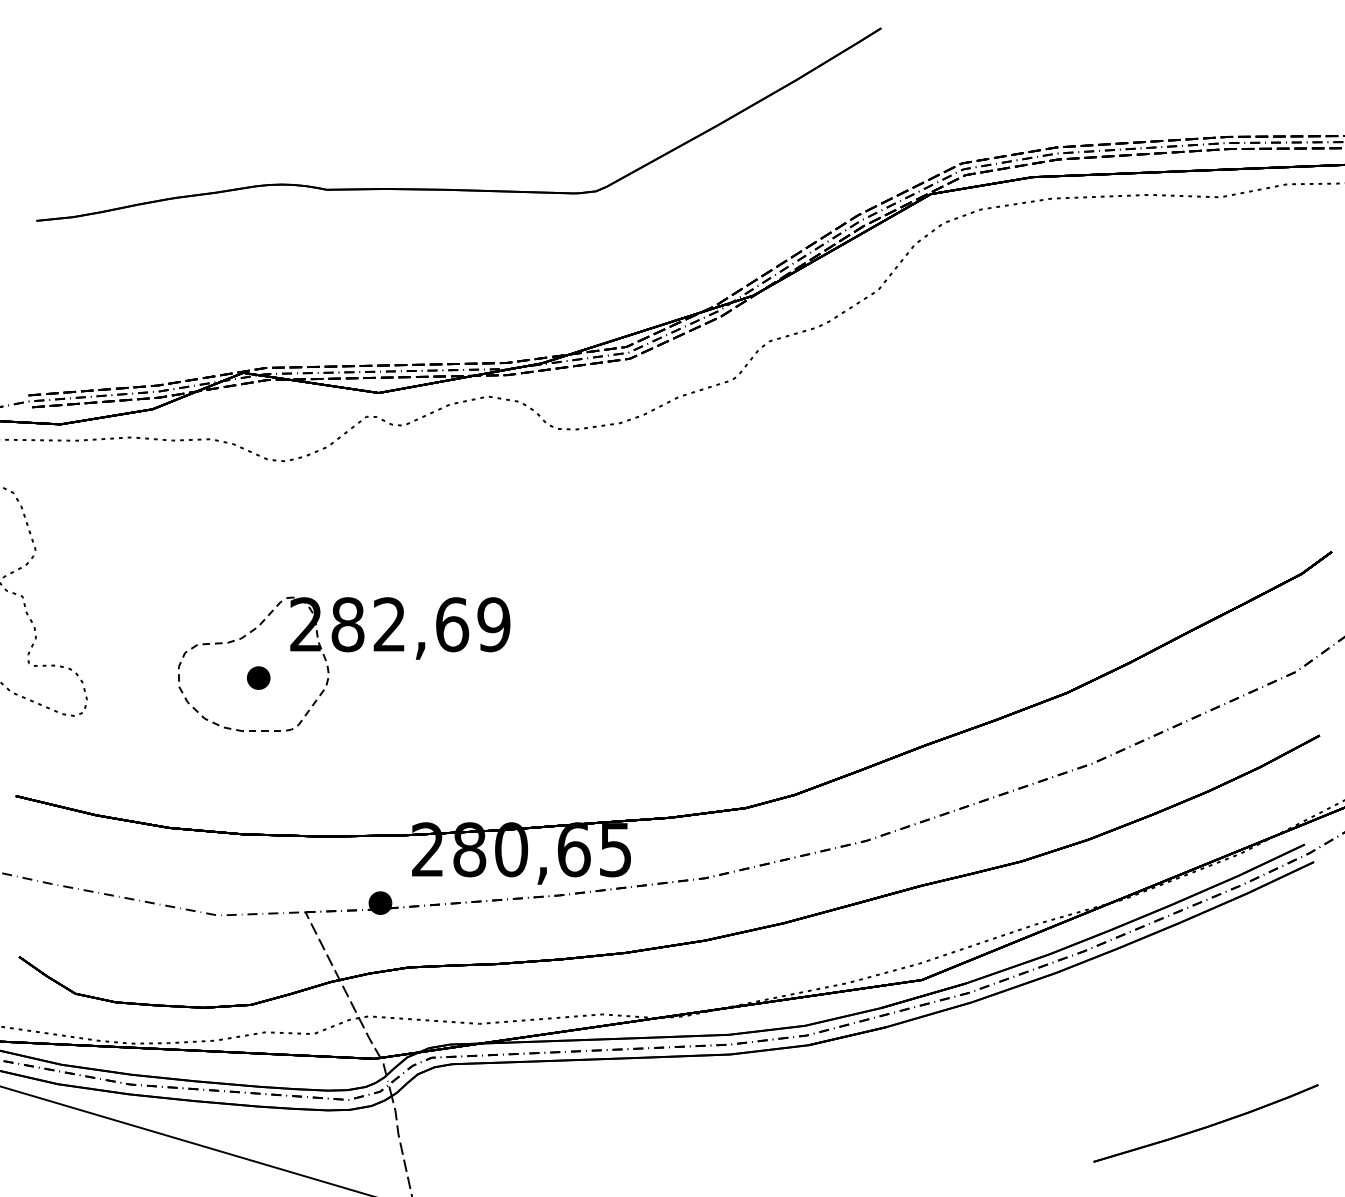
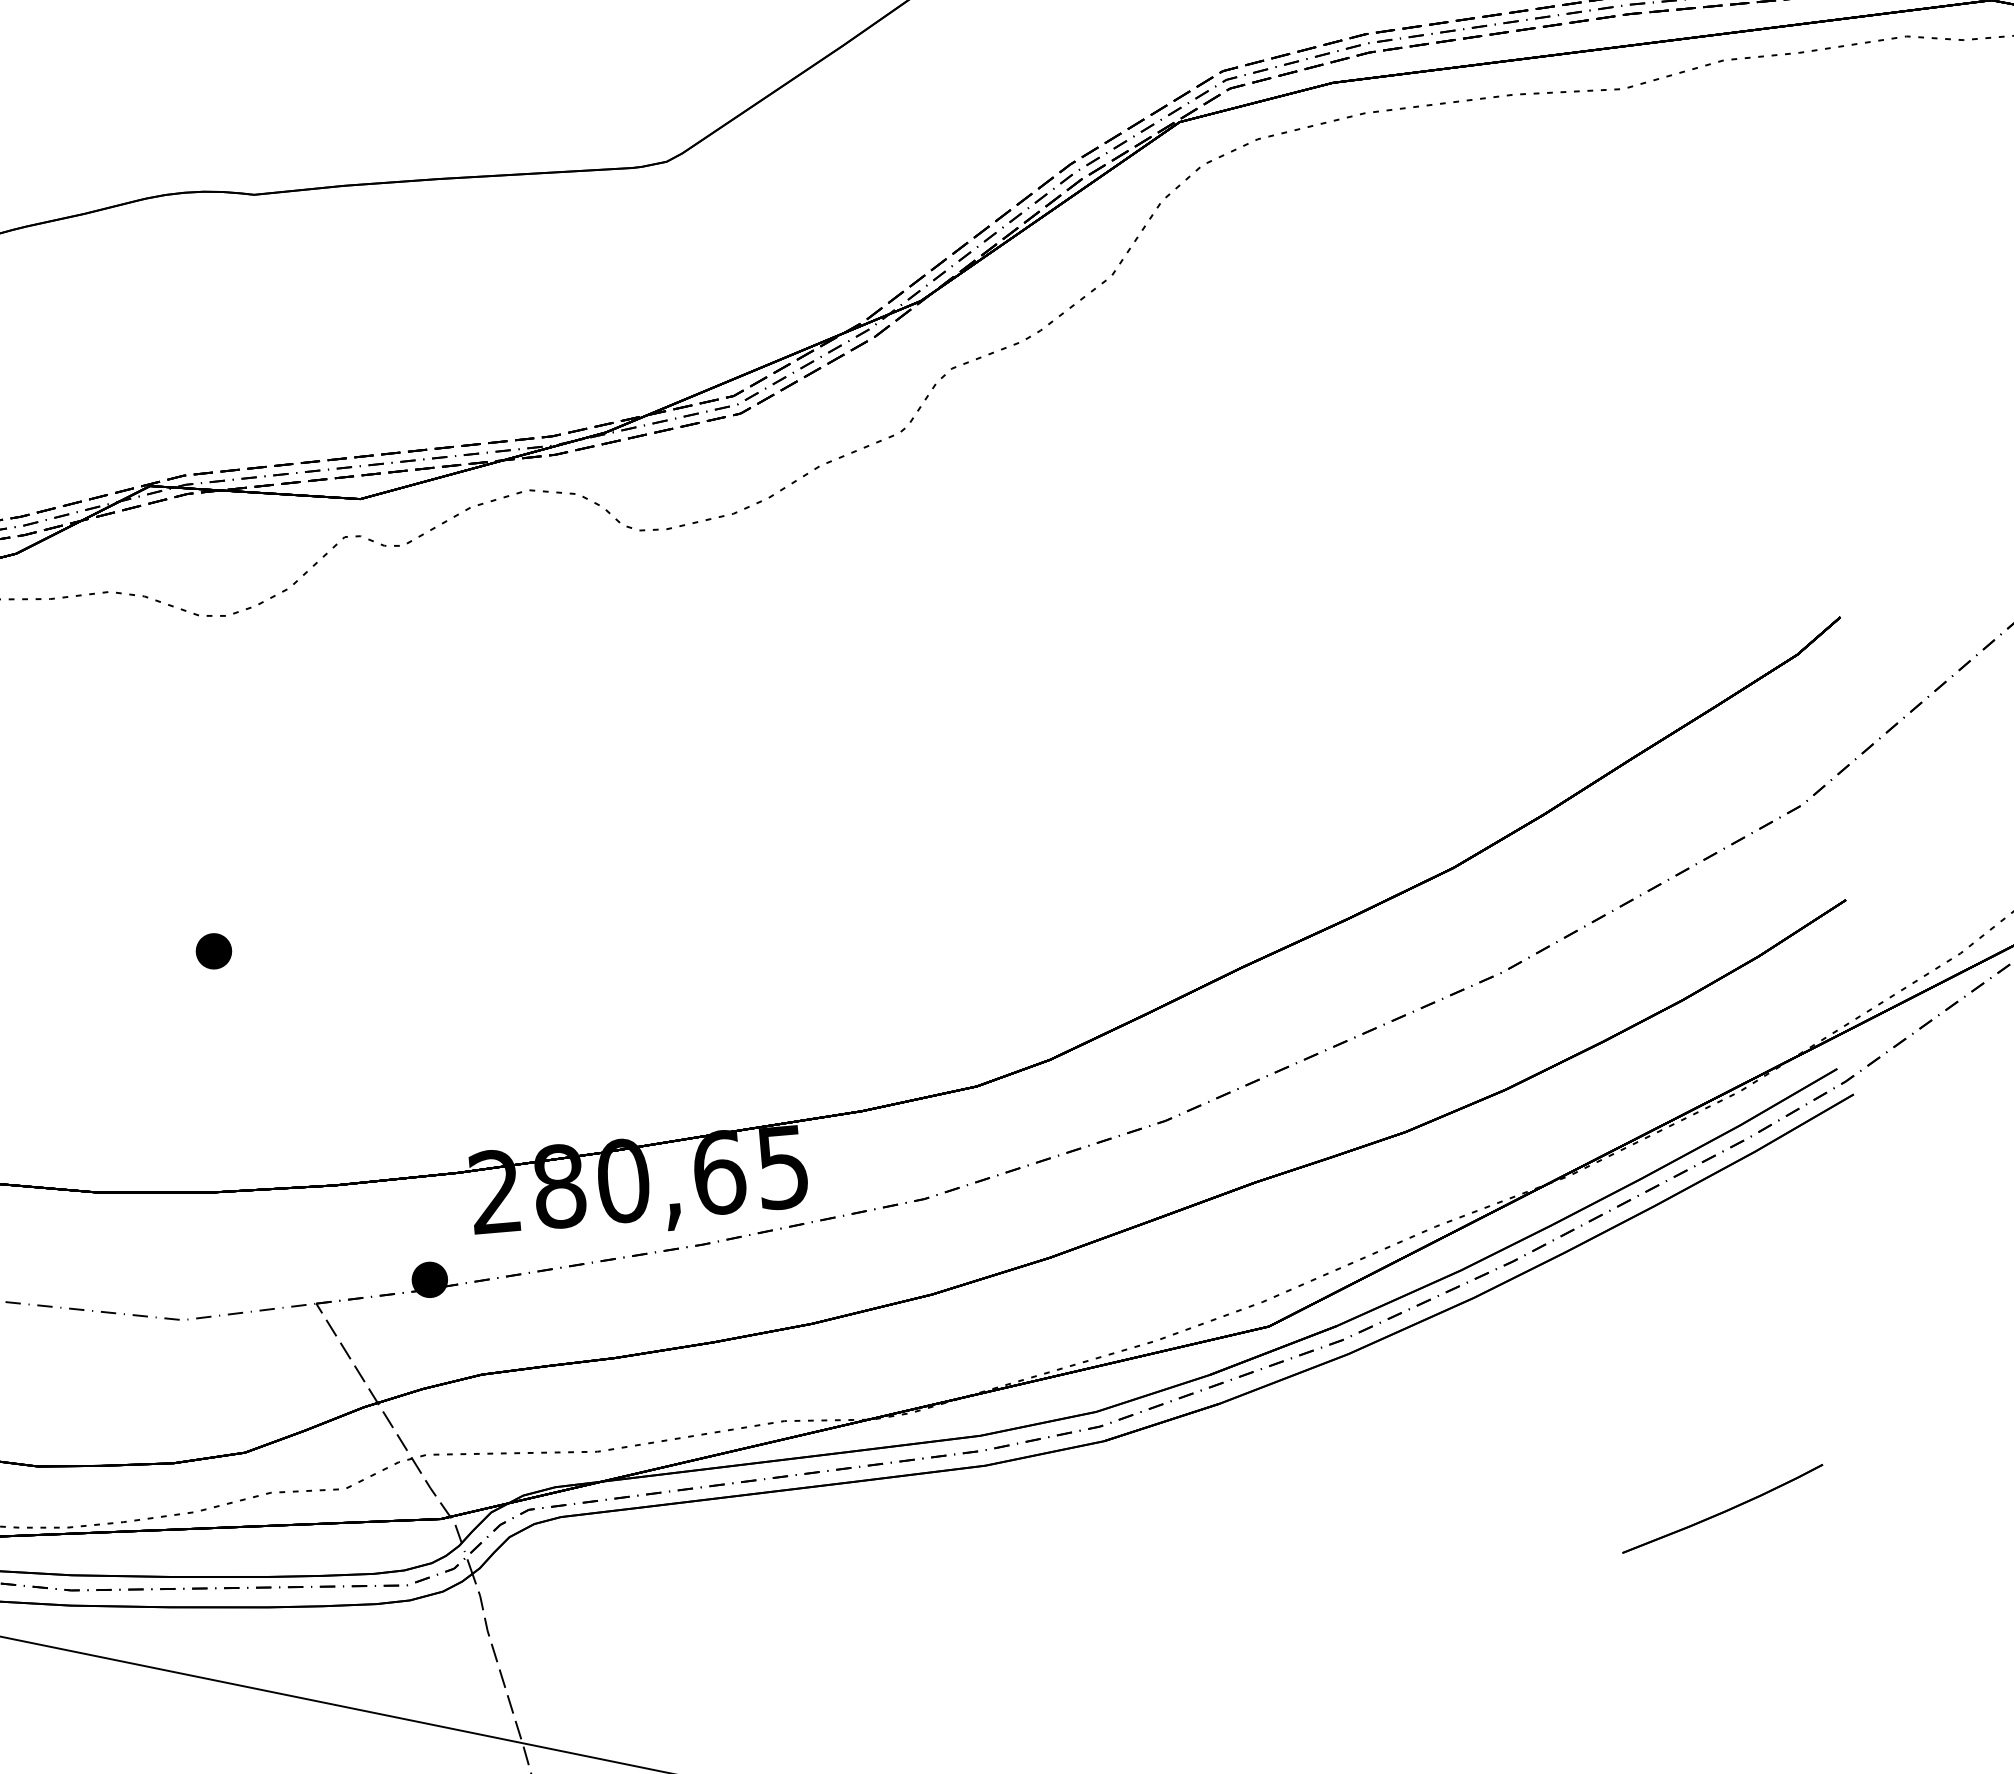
part: (345, 652) -> (343, 900), removed
part: (1205, 1123) -> (1721, 1508), size x0.6

